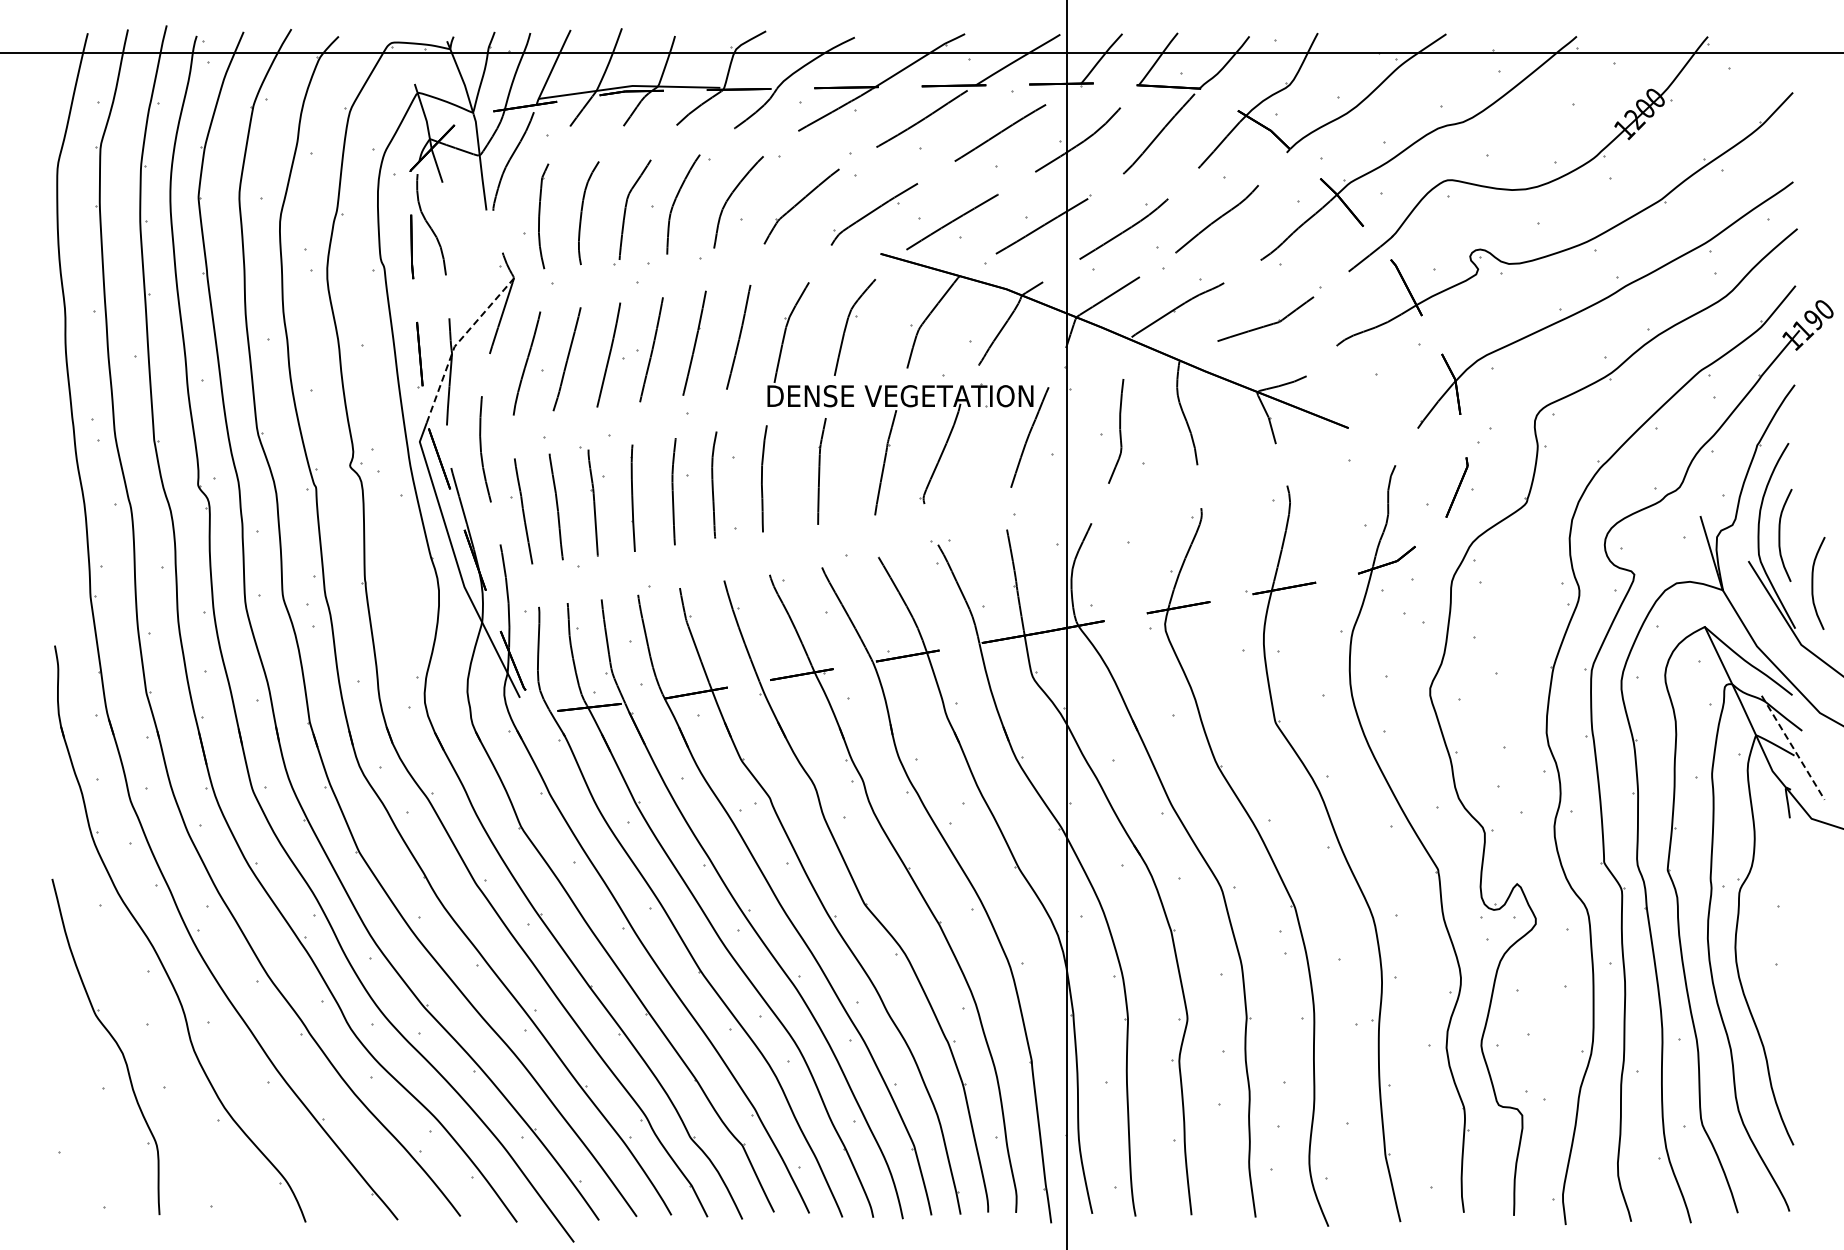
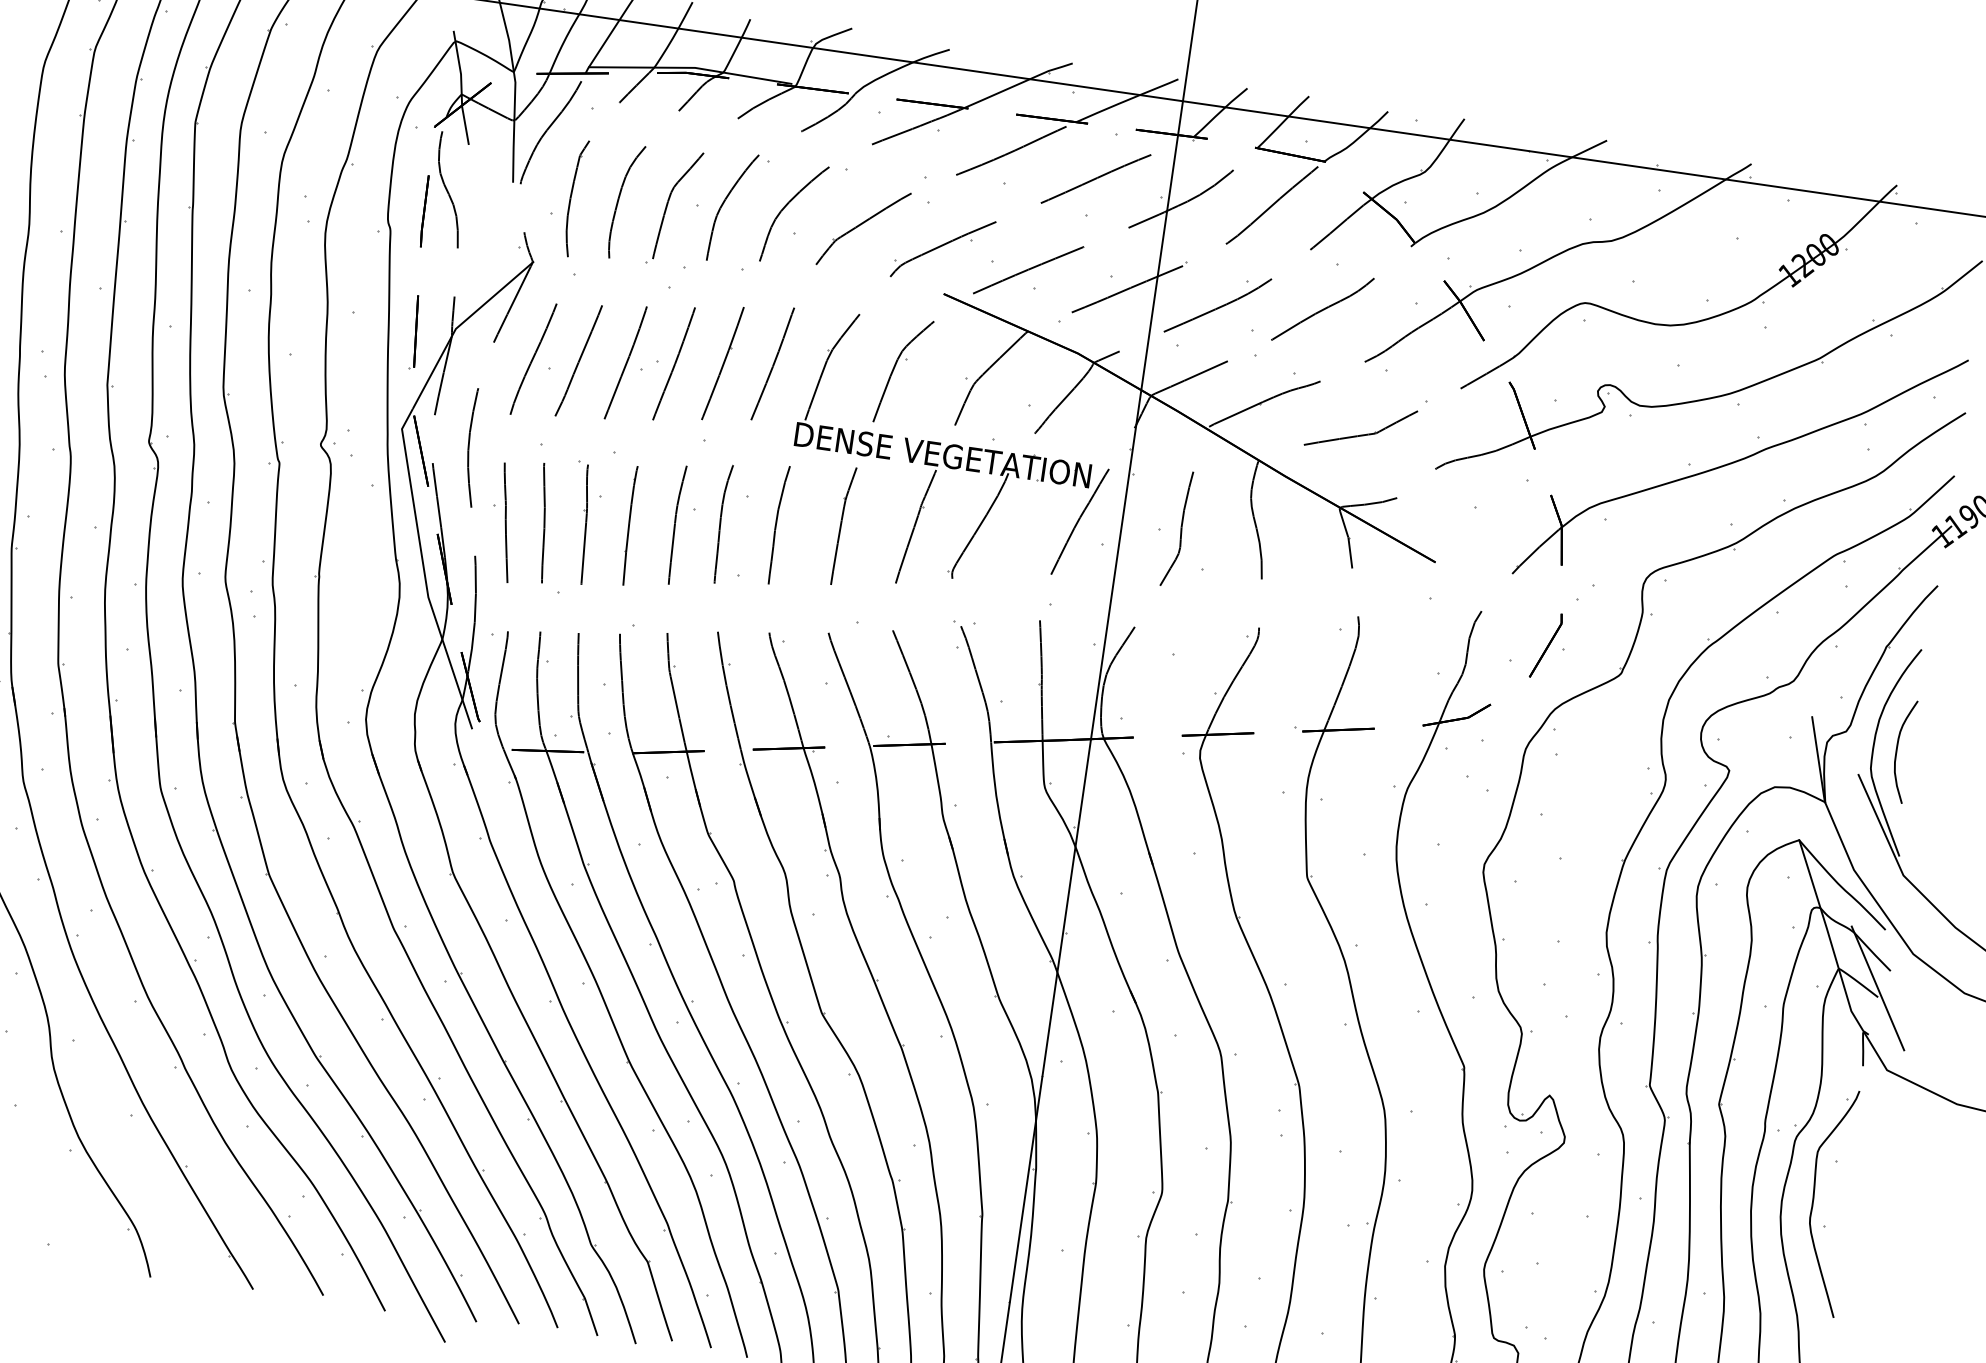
line: (457, 342) -> (459, 324), dashed -> solid
curve: (1813, 582) -> (1926, 808), removed
line: (1793, 747) -> (1878, 988), dashed -> solid
part: (1763, 942) -> (1813, 1199), added

